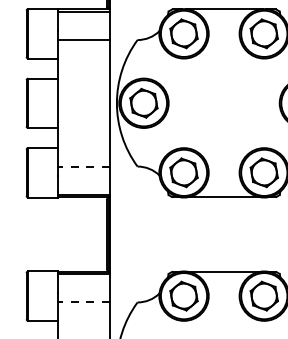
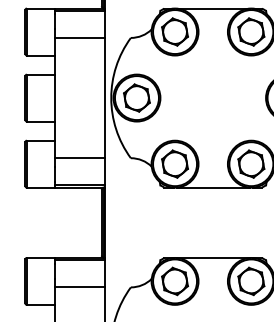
line: (83, 166) -> (79, 158), dashed -> solid
line: (83, 302) -> (79, 287), dashed -> solid

